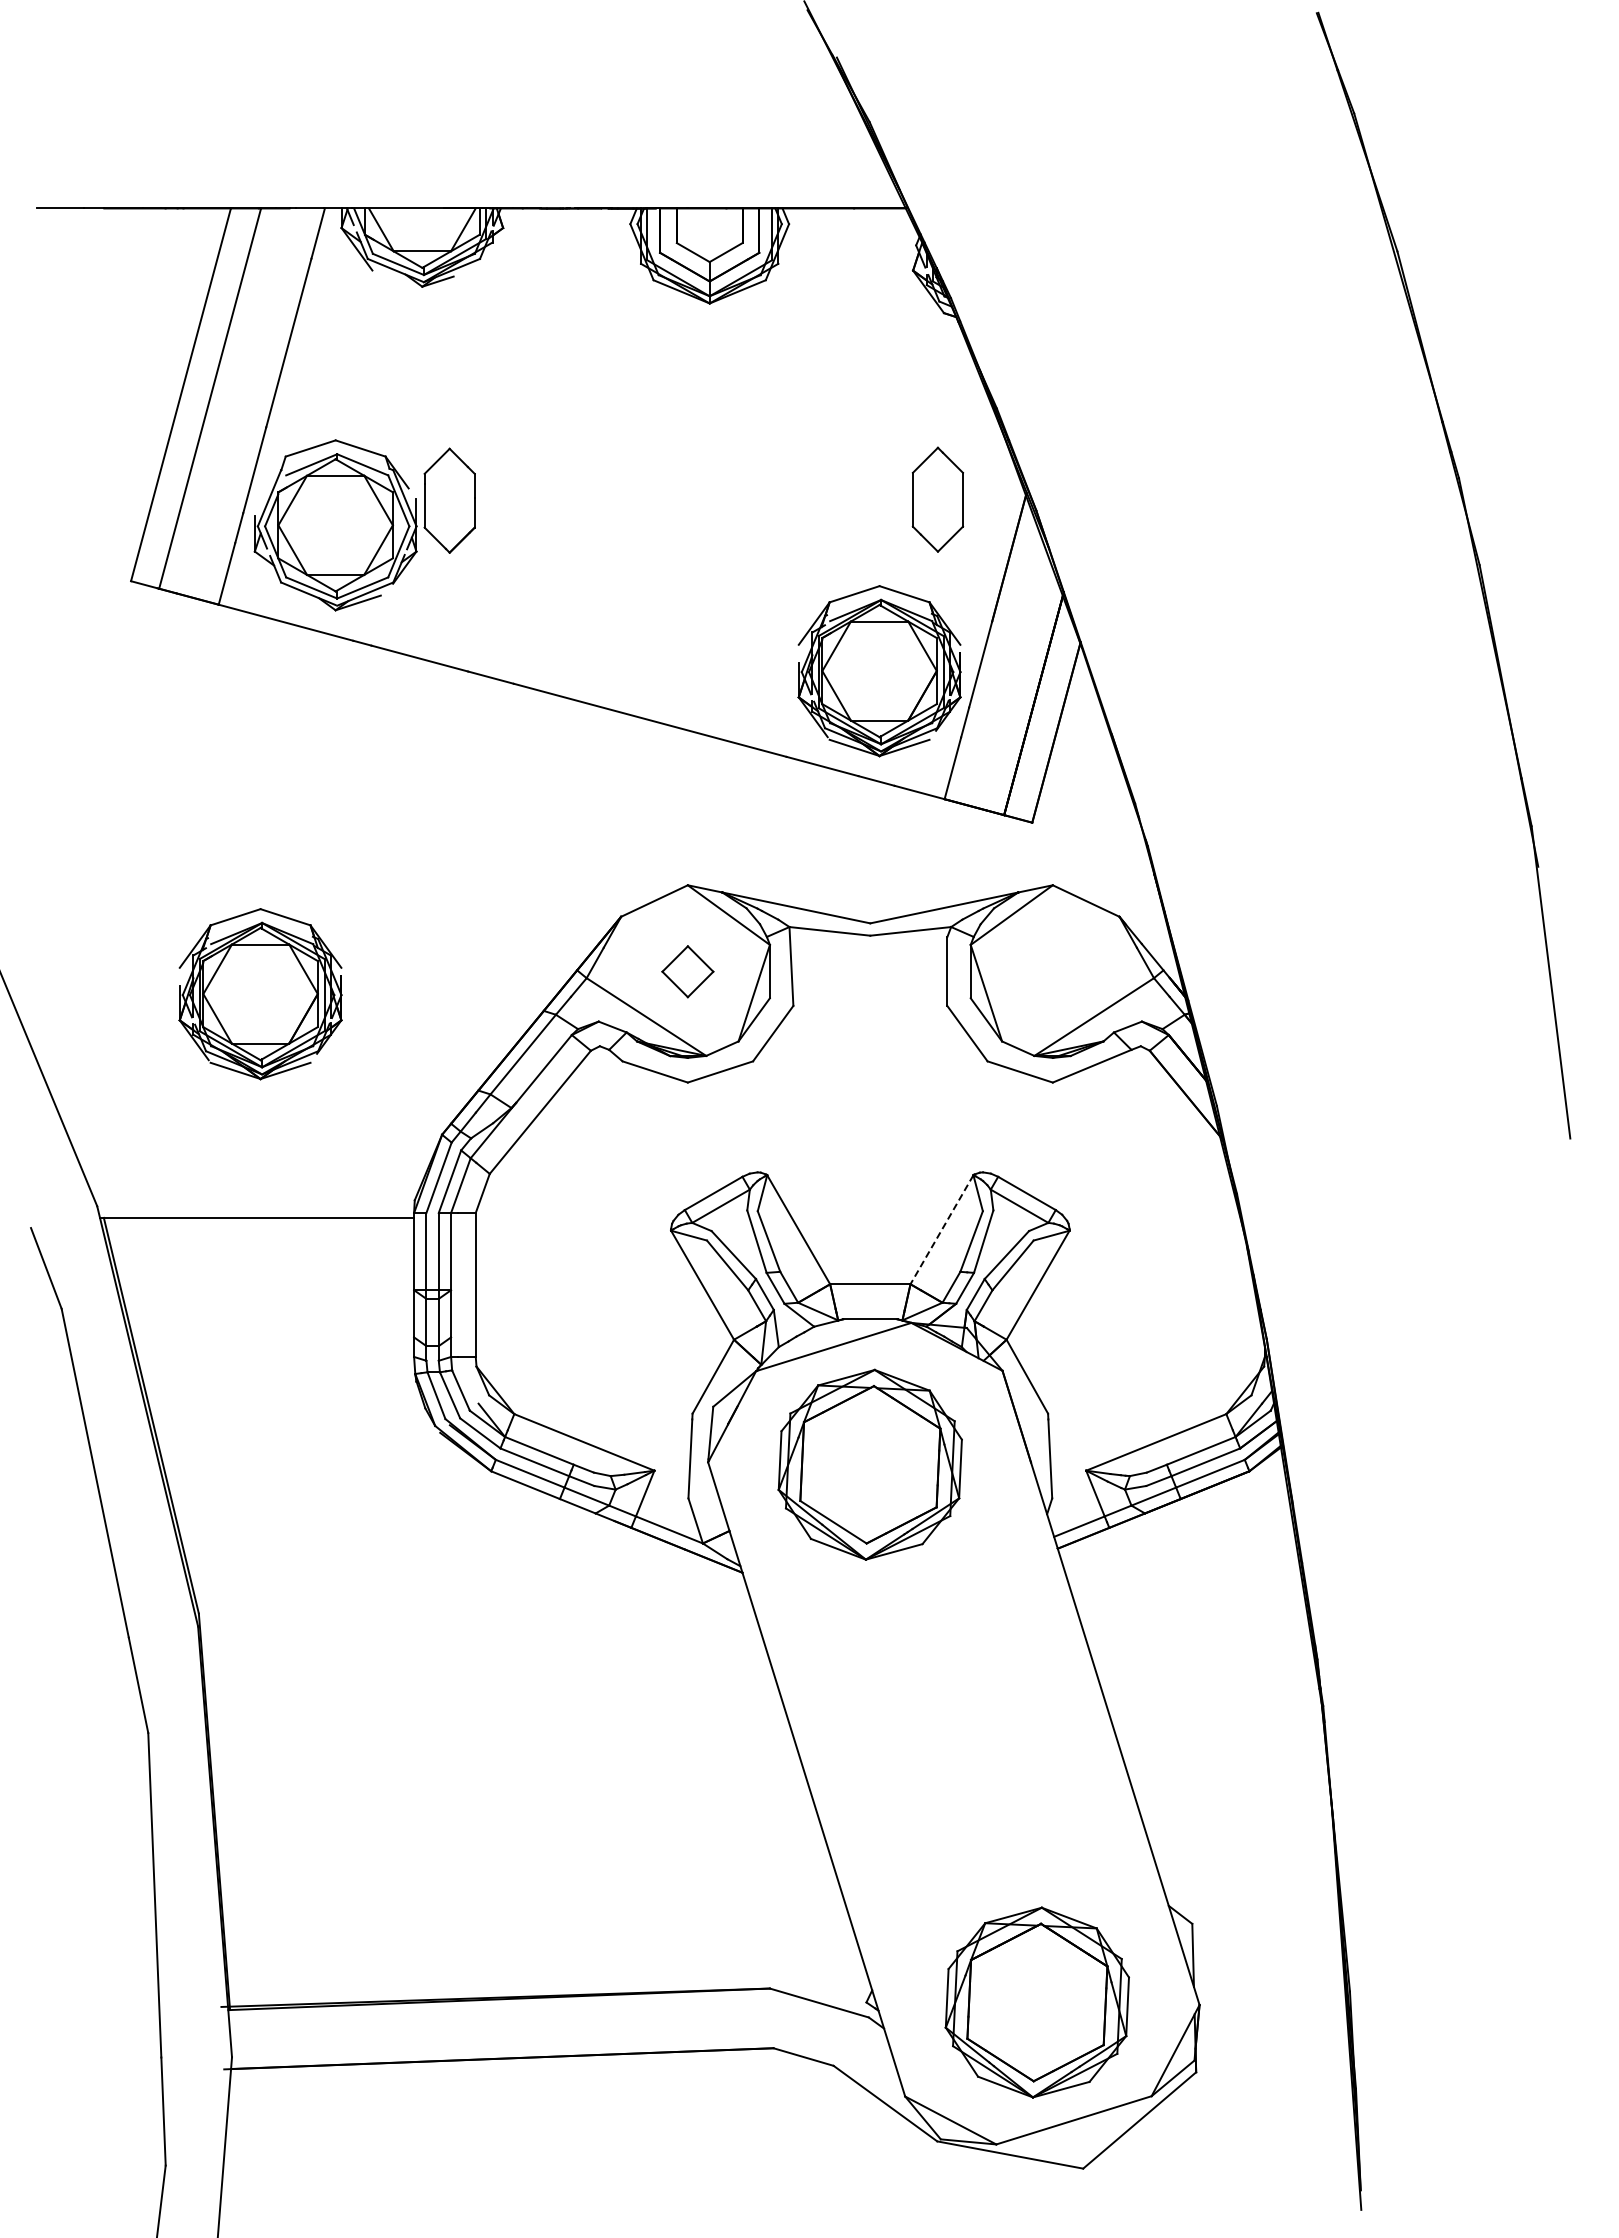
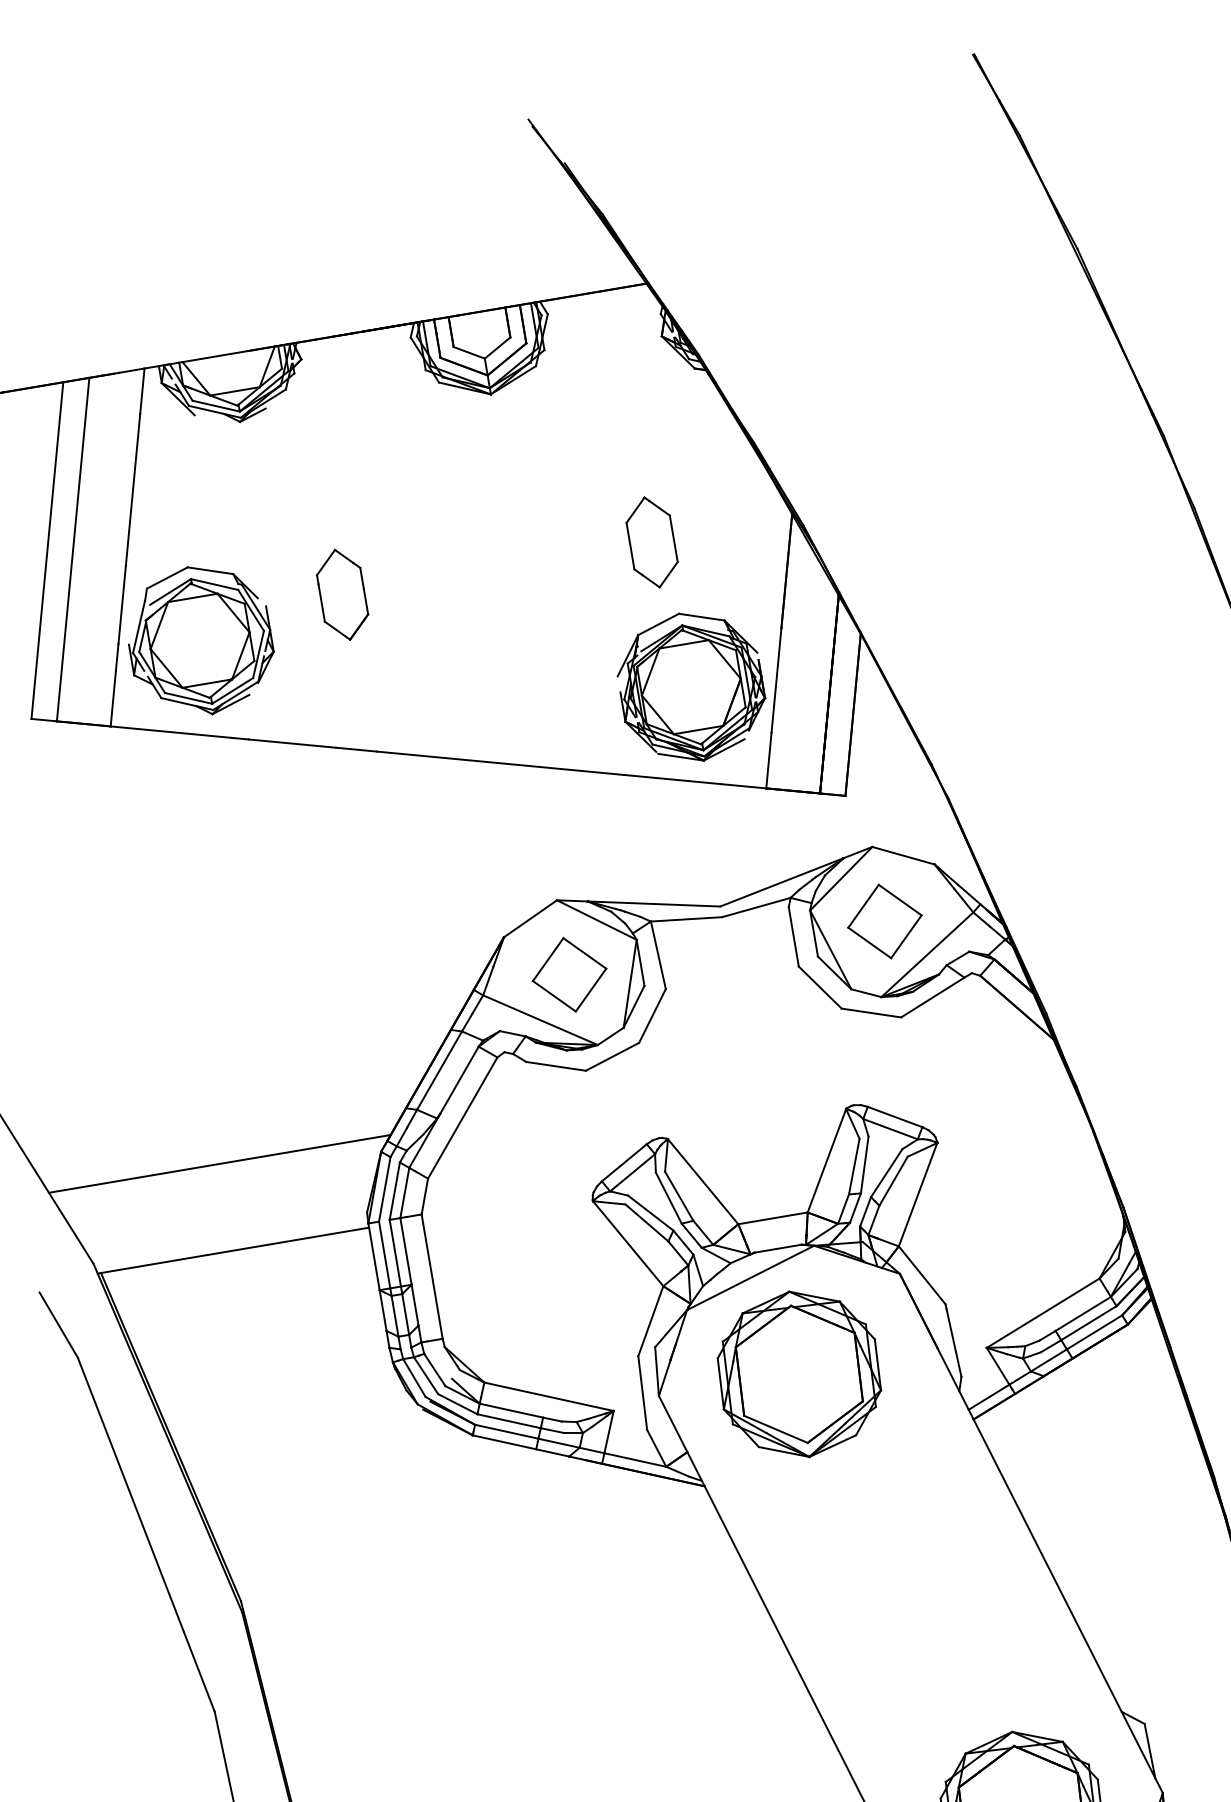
part: (937, 499) -> (651, 542), moved
part: (449, 500) -> (342, 594), moved
part: (687, 971) -> (569, 974), size x1.67
part: (1052, 971) -> (884, 921), added
part: (260, 994) -> (203, 1057), removed
line: (258, 1117) -> (219, 1163), added
line: (941, 1229) -> (826, 1160), dashed -> solid

